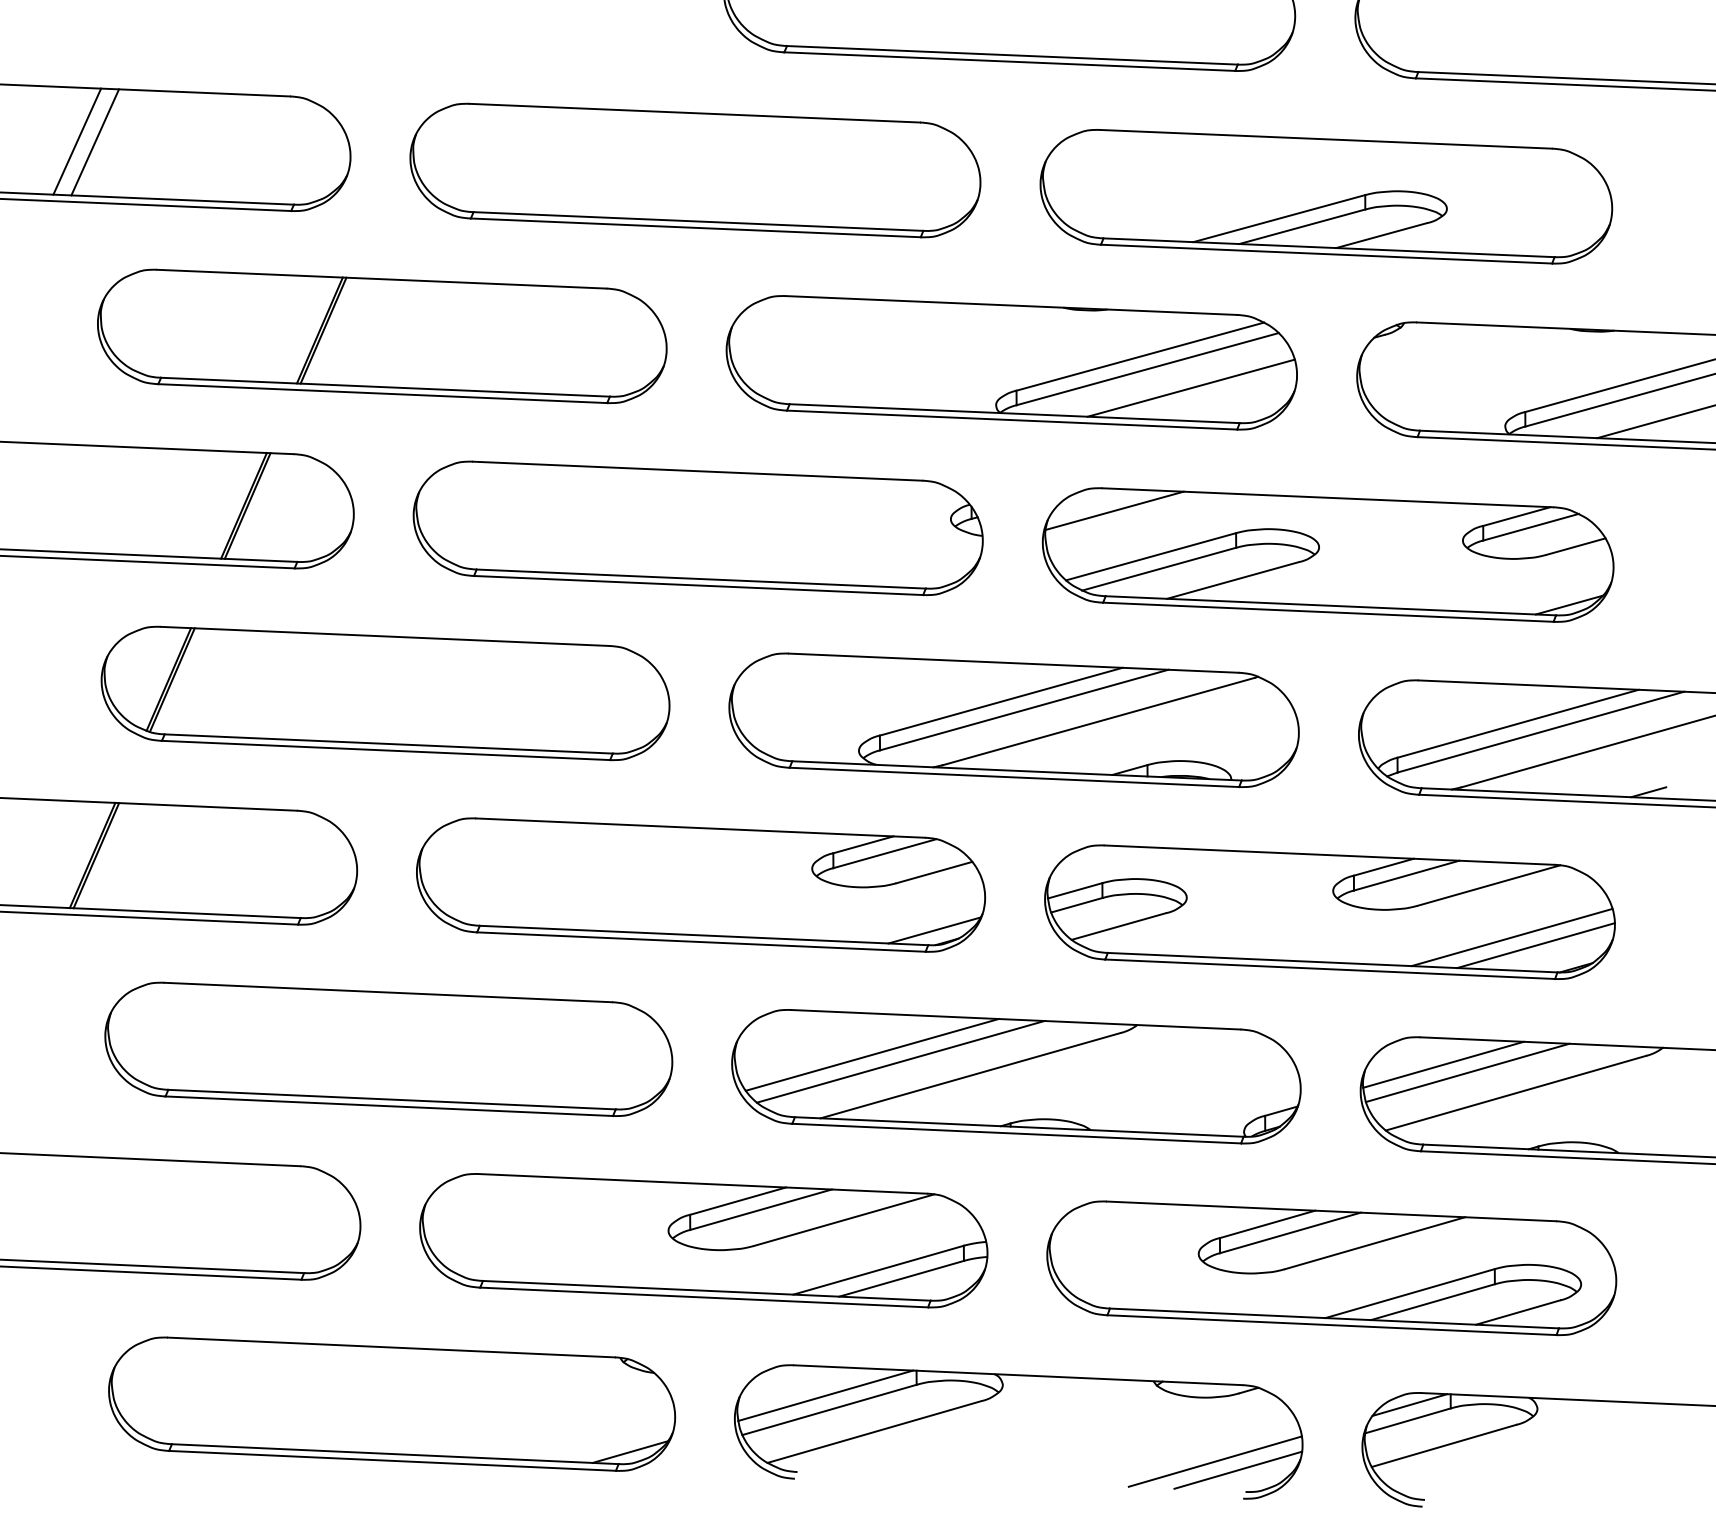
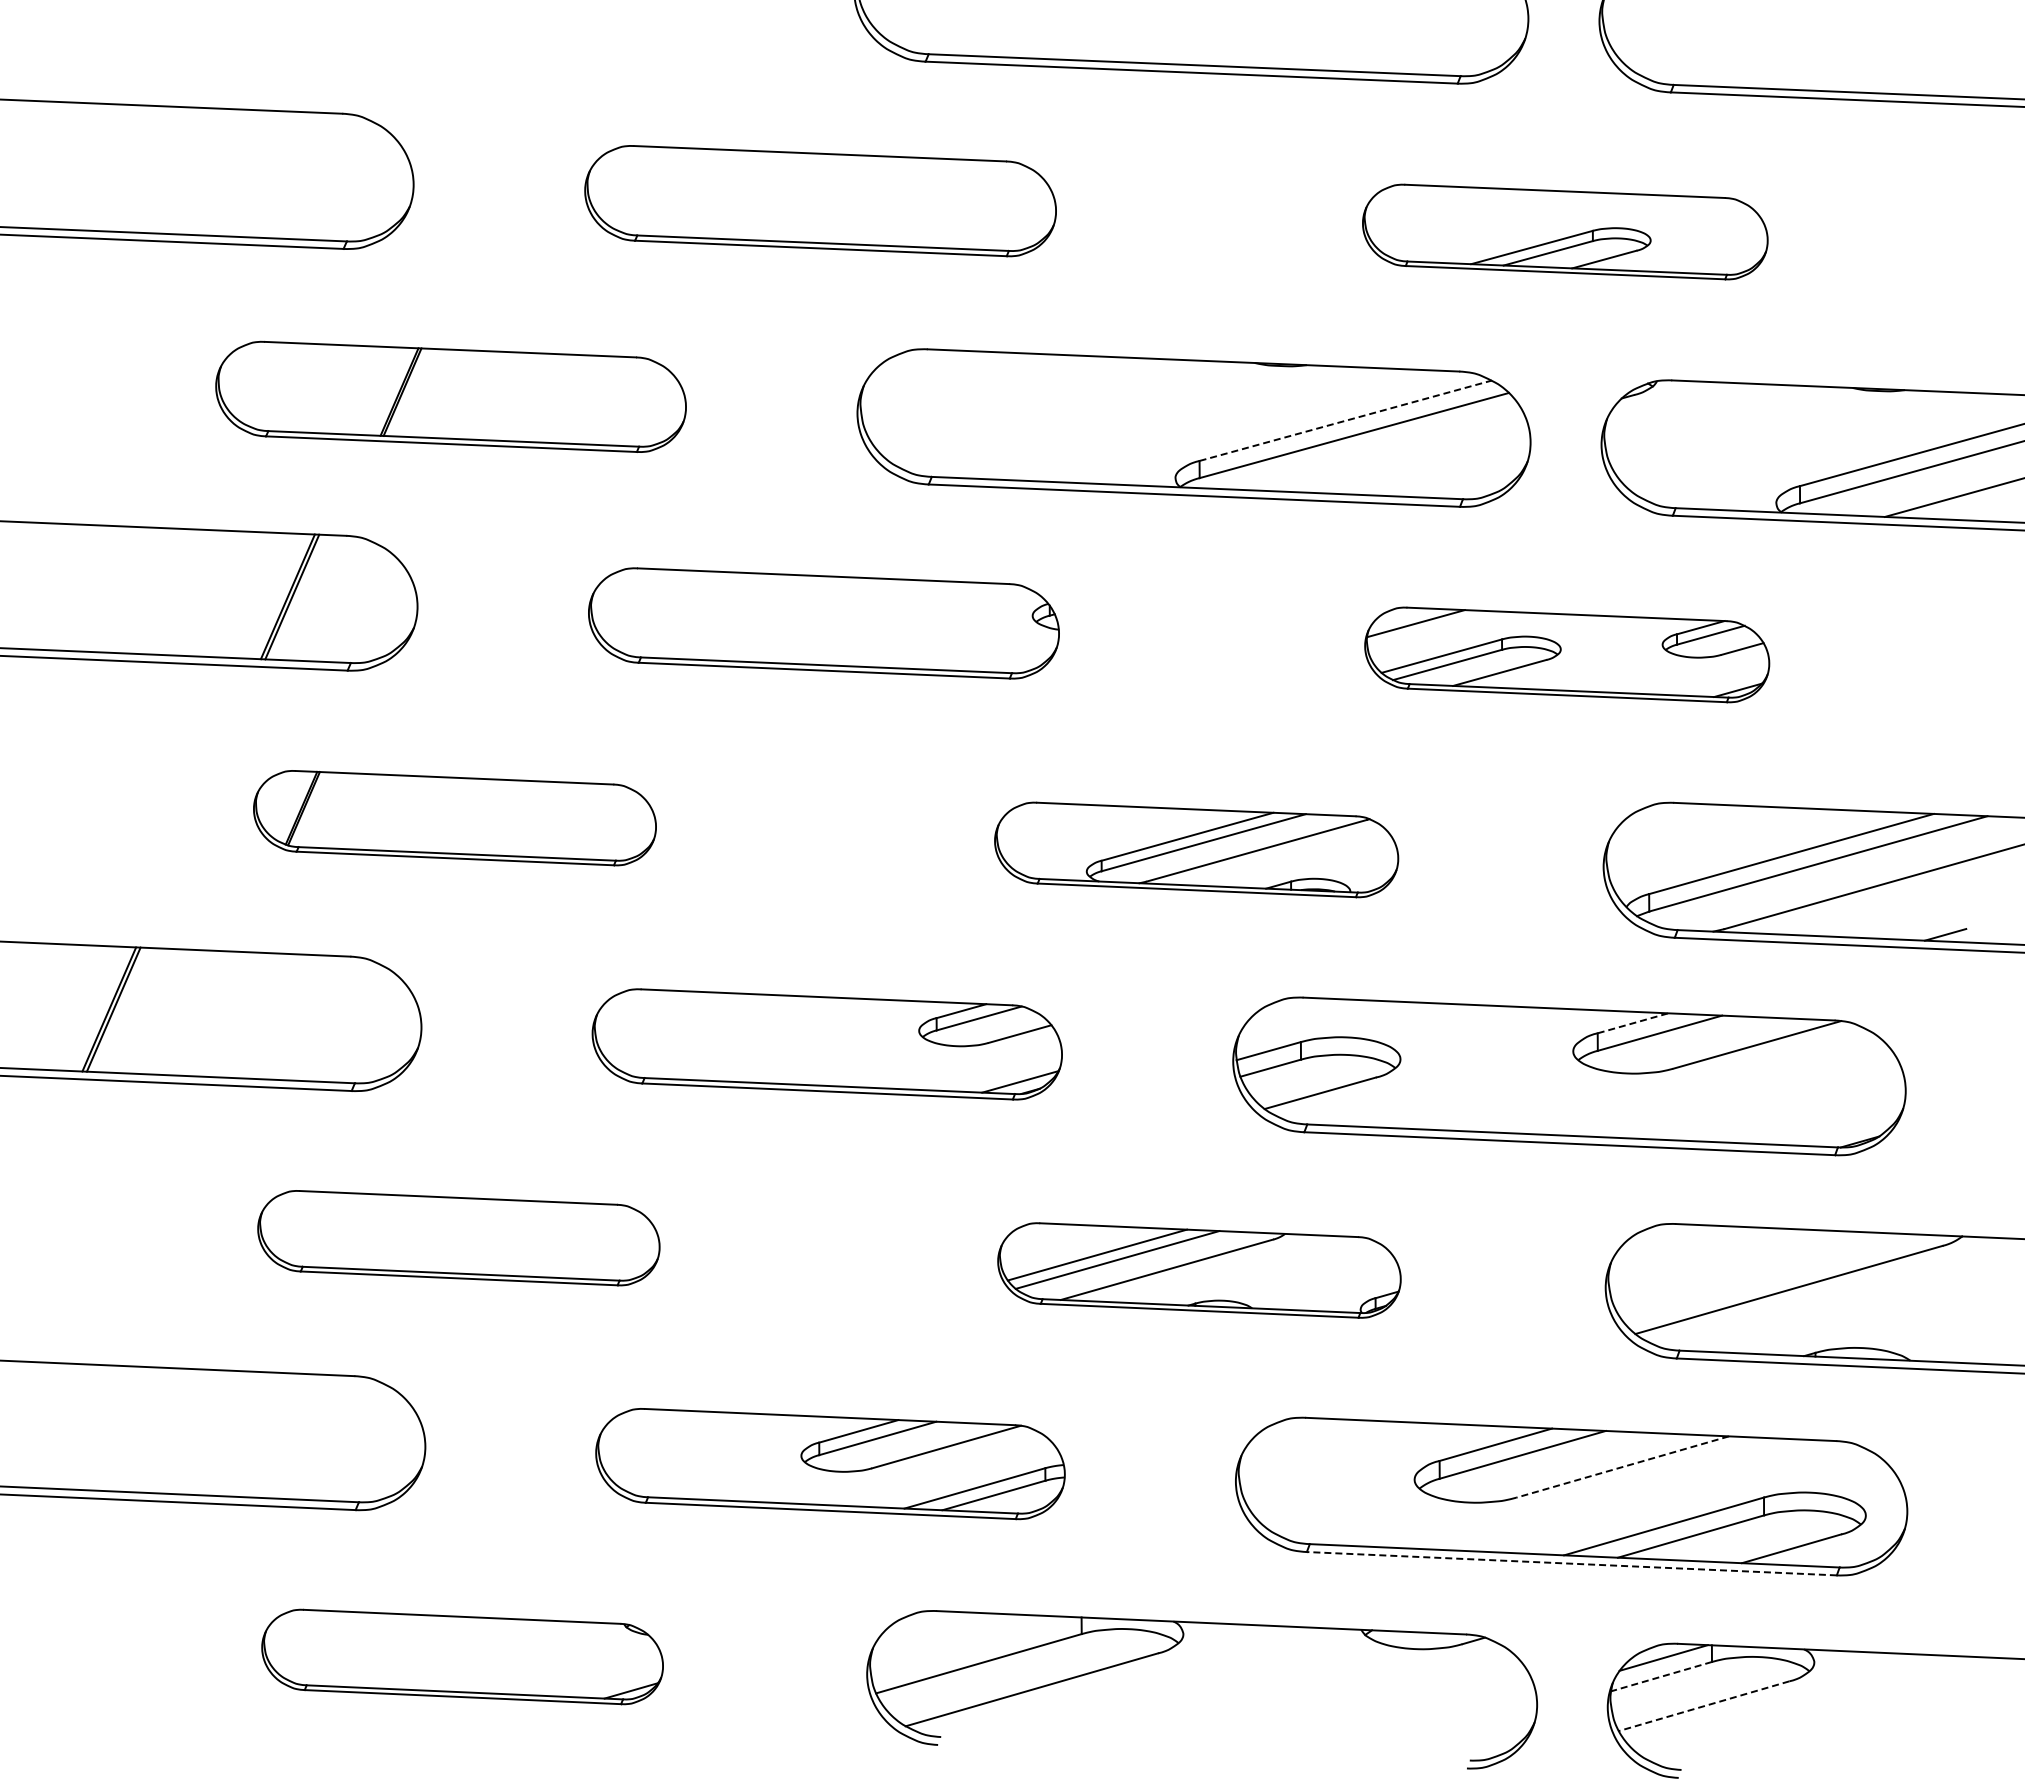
line: (77, 141) -> (91, 166), removed
line: (95, 142) -> (112, 167), removed
part: (695, 169) -> (820, 200), size x0.7
part: (1326, 196) -> (1565, 231), size x0.6
part: (381, 336) -> (450, 396), size x0.7
line: (1140, 356) -> (1345, 420), solid -> dashed
line: (1191, 387) -> (1405, 457), removed
part: (697, 528) -> (823, 623), size x0.7
part: (1327, 554) -> (1566, 654), size x0.6
part: (385, 692) -> (454, 817), size x0.6
part: (1013, 719) -> (1196, 849), size x0.6
line: (1384, 867) -> (1633, 1023), solid -> dashed
part: (701, 885) -> (827, 1044), size x0.7
line: (1512, 937) -> (1784, 1106), removed
line: (1535, 945) -> (1812, 1115), removed
part: (388, 1048) -> (458, 1237), size x0.6
line: (1443, 1064) -> (1703, 1256), removed
line: (1467, 1072) -> (1731, 1265), removed
part: (1016, 1076) -> (1199, 1270), size x0.6
part: (703, 1240) -> (830, 1463), size x0.7
line: (1374, 1243) -> (1622, 1467), solid -> dashed
line: (1331, 1324) -> (1571, 1563), solid -> dashed
line: (825, 1395) -> (974, 1646), removed
part: (391, 1403) -> (462, 1656), size x0.6
line: (1407, 1420) -> (1661, 1676), solid -> dashed
line: (1444, 1446) -> (1704, 1706), solid -> dashed
line: (1215, 1461) -> (1434, 1724), removed
line: (1237, 1469) -> (1460, 1734), removed

